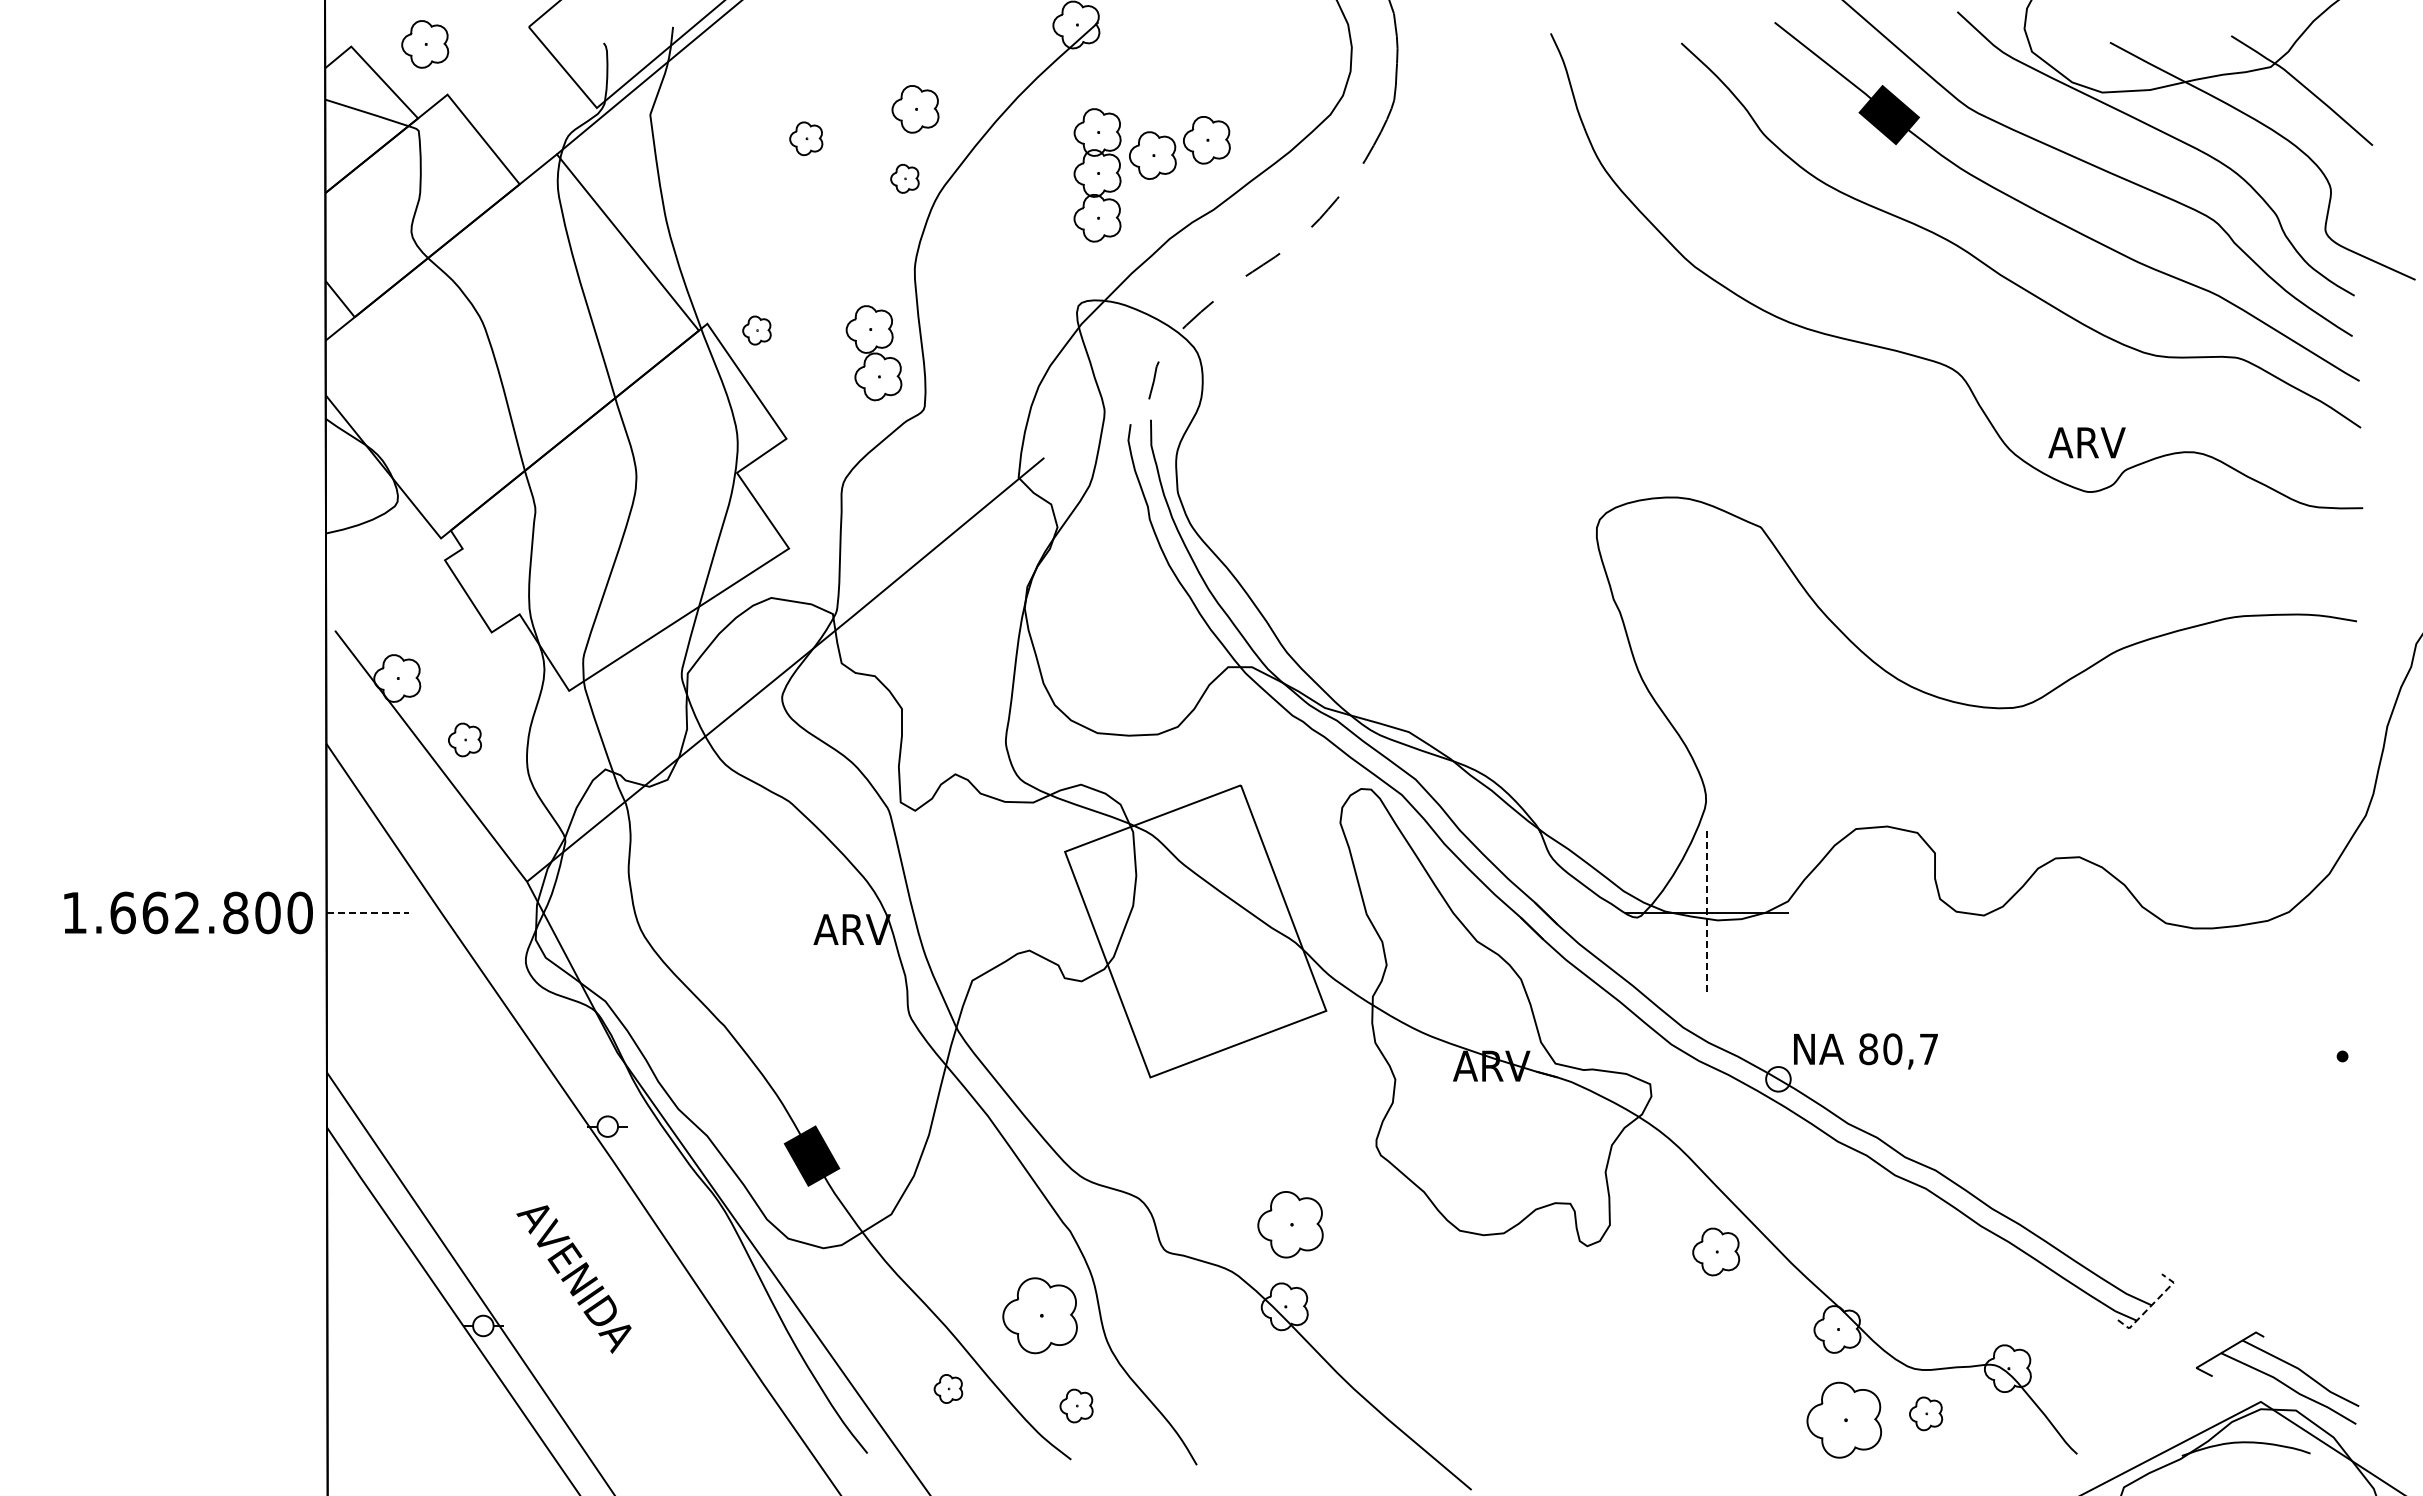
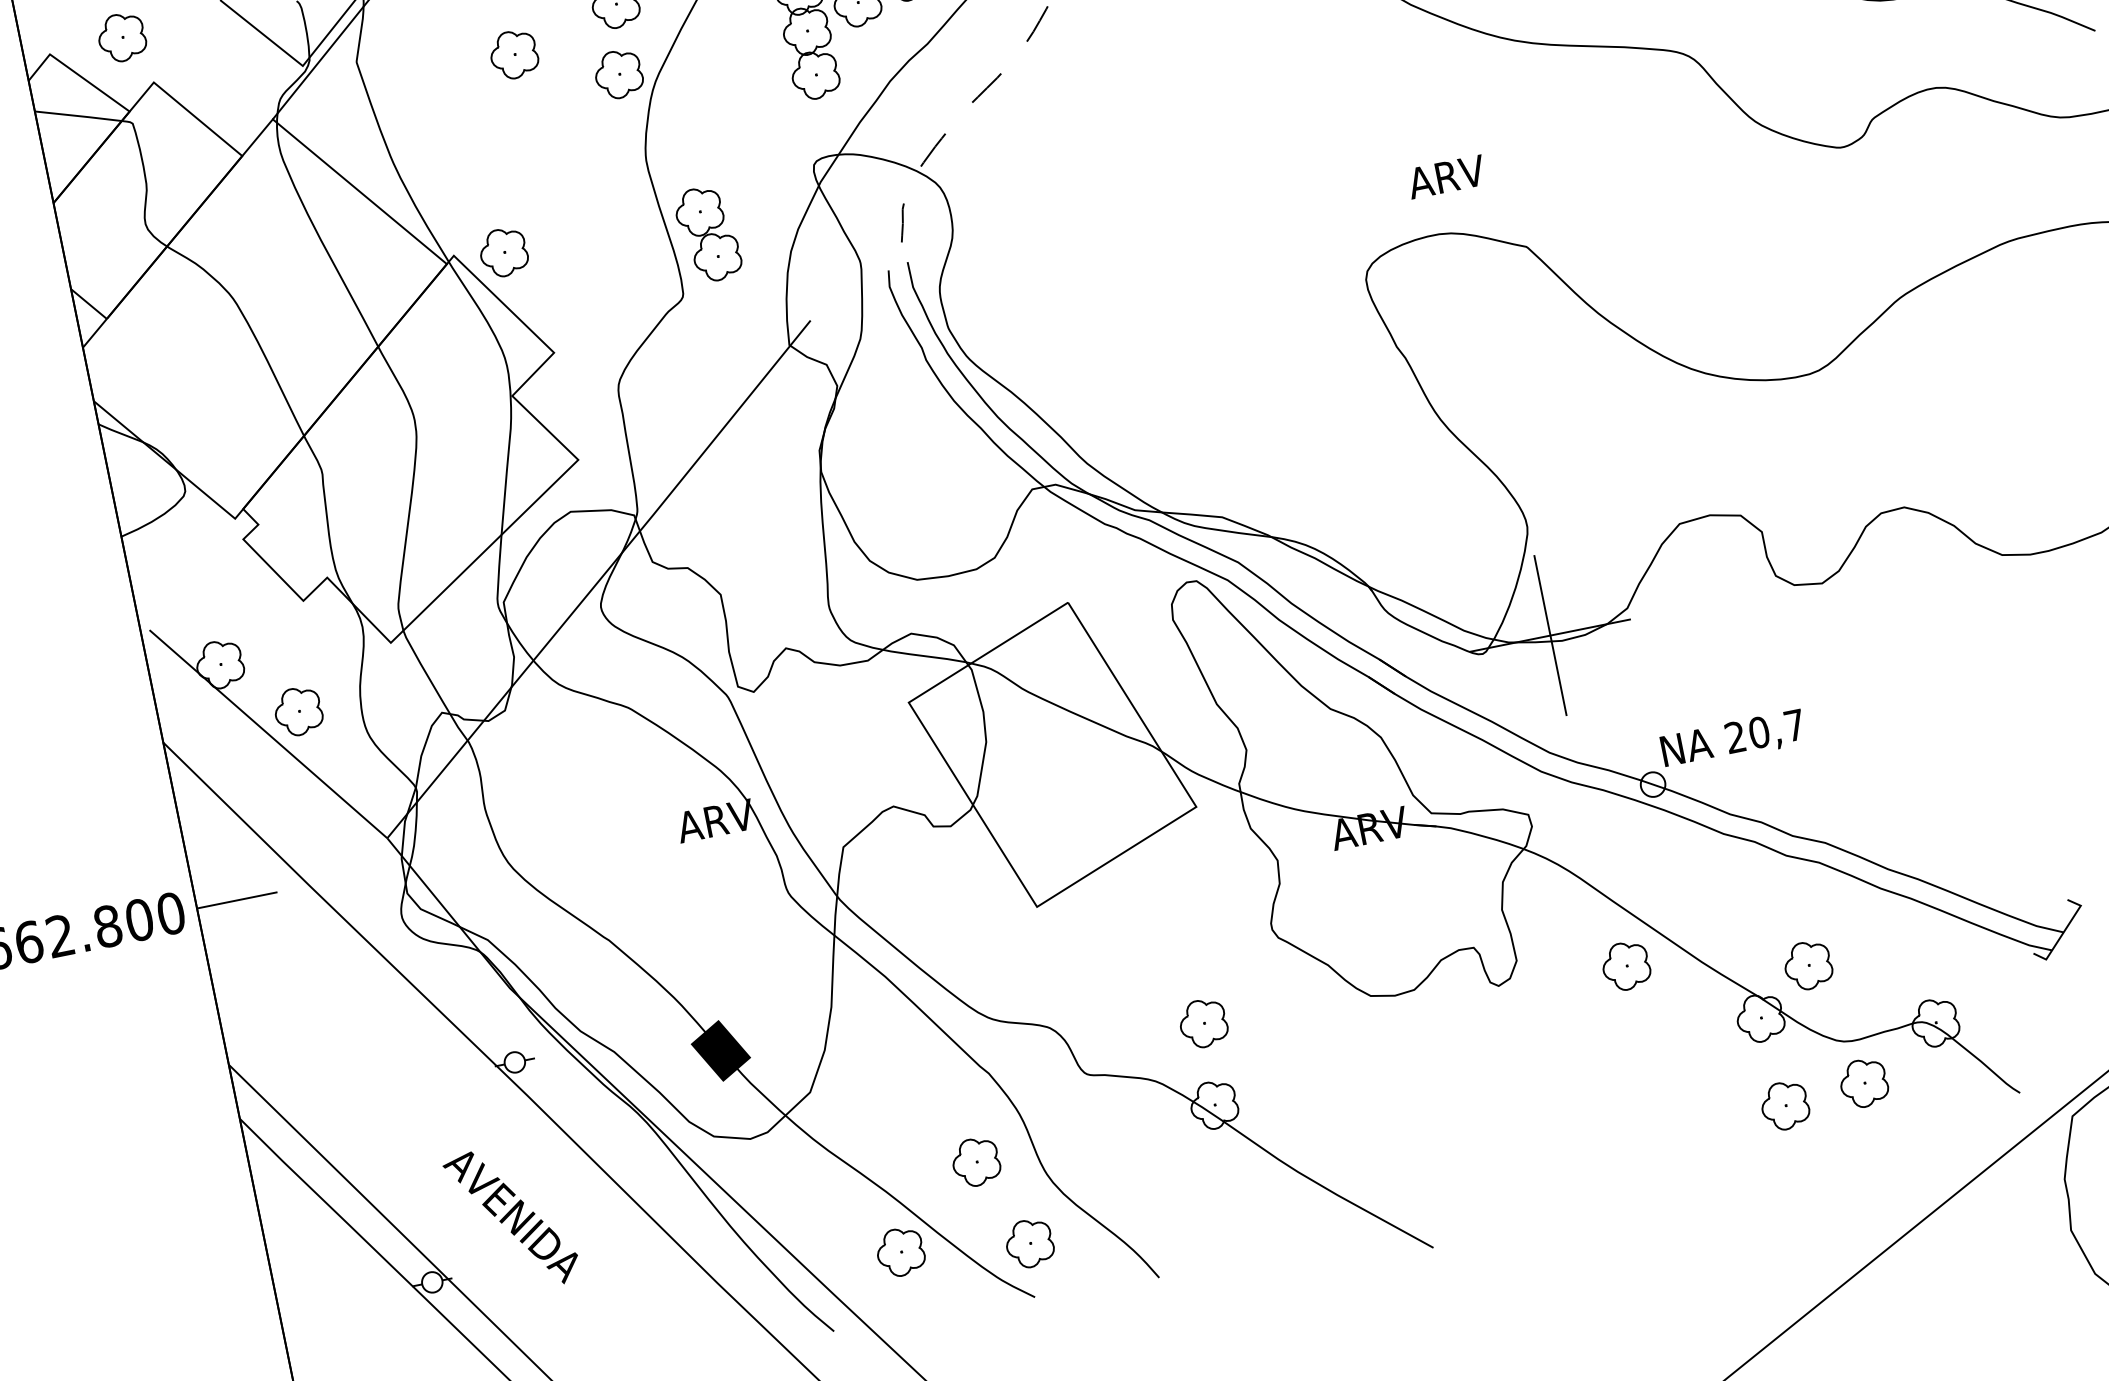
part: (806, 138) -> (514, 54), size x1.43
part: (904, 178) -> (618, 74), size x1.67
part: (756, 330) -> (503, 252), size x1.67
part: (873, 353) -> (707, 234), moved
text: (2086, 442) -> (1445, 176), moved
part: (464, 739) -> (297, 711), size x1.43
line: (368, 912) -> (237, 899), dashed -> solid
line: (1707, 913) -> (1550, 636), dashed -> solid
text: (1868, 1049) -> (1735, 737), 80,7 -> 20,7
part: (1290, 1224) -> (1203, 1023), size x0.71
part: (1894, 1287) -> (1808, 965), added
line: (2151, 1305) -> (2063, 932), dashed -> solid
part: (1040, 1315) -> (976, 1162), size x0.62
part: (948, 1388) -> (900, 1251), size x1.67
part: (1076, 1405) -> (1029, 1243), size x1.43
part: (1925, 1413) -> (1863, 1083), size x1.43
part: (1844, 1420) -> (1785, 1106), size x0.62

